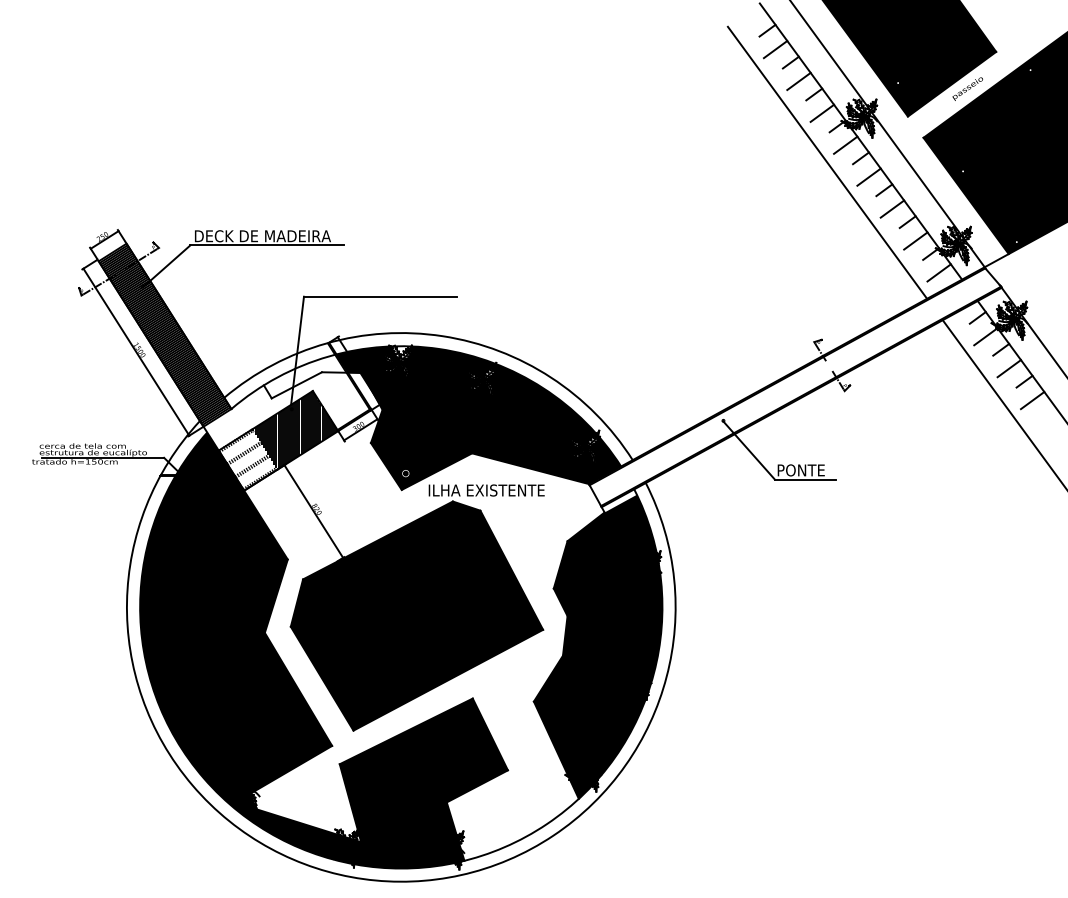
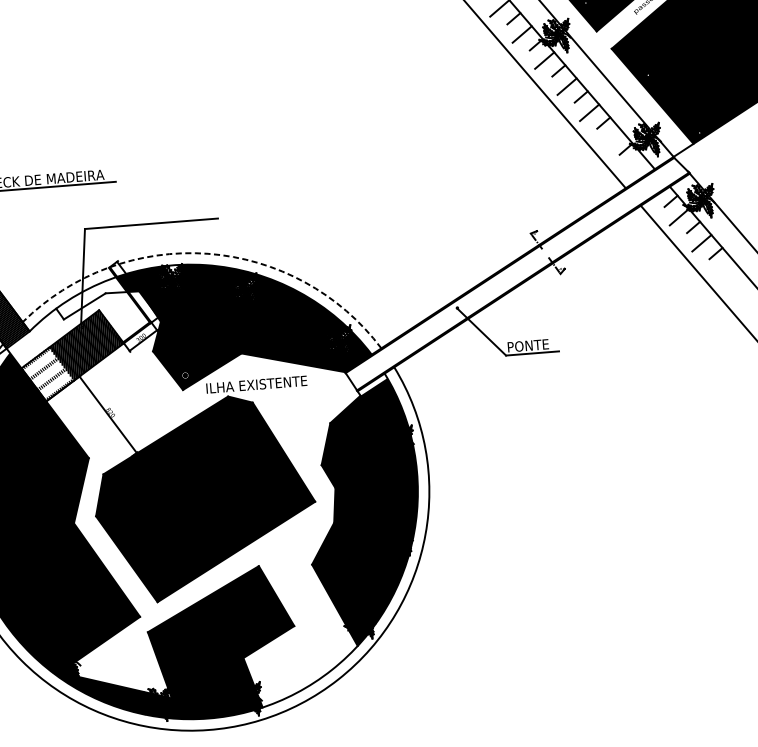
line: (915, 240) -> (611, 138), removed
line: (938, 272) -> (633, 164), removed
arc: (442, 336) -> (207, 254), solid -> dashed
line: (1032, 400) -> (724, 269), removed

